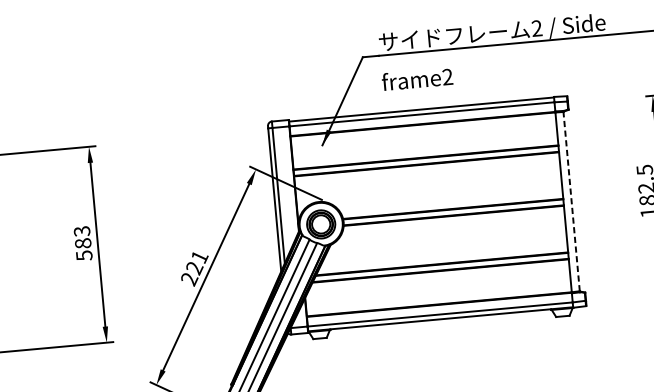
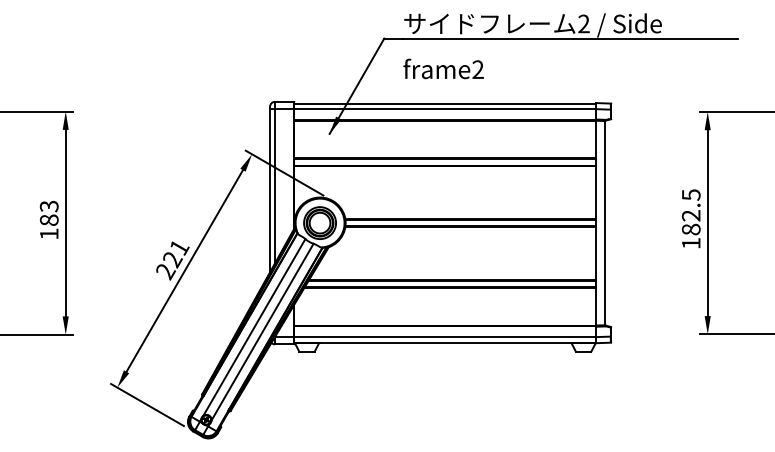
line: (571, 201) -> (605, 222), dashed -> solid
text: (84, 256) -> (49, 234), 583 -> 183

